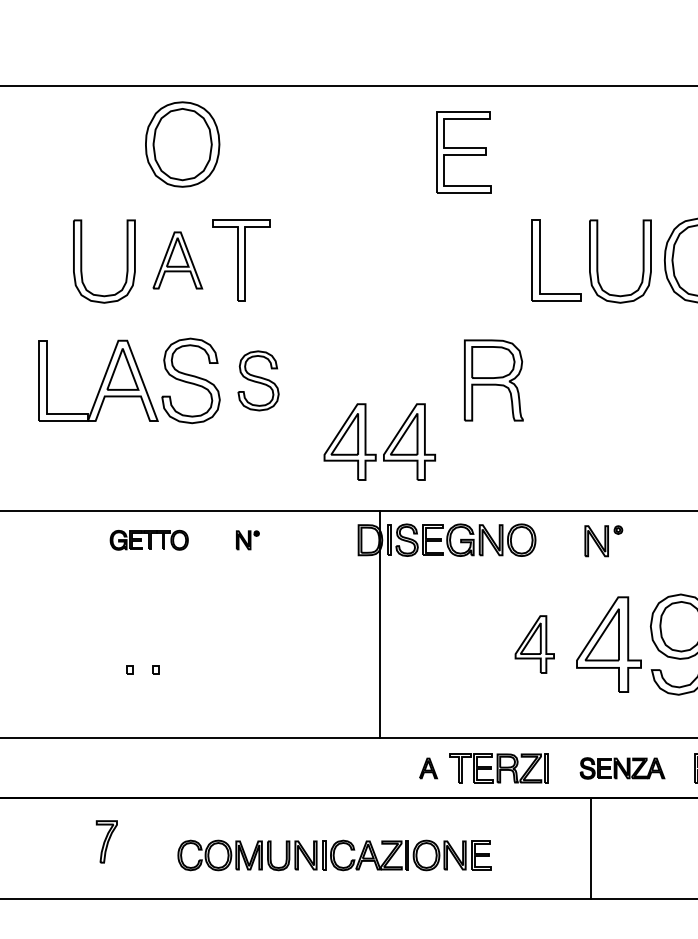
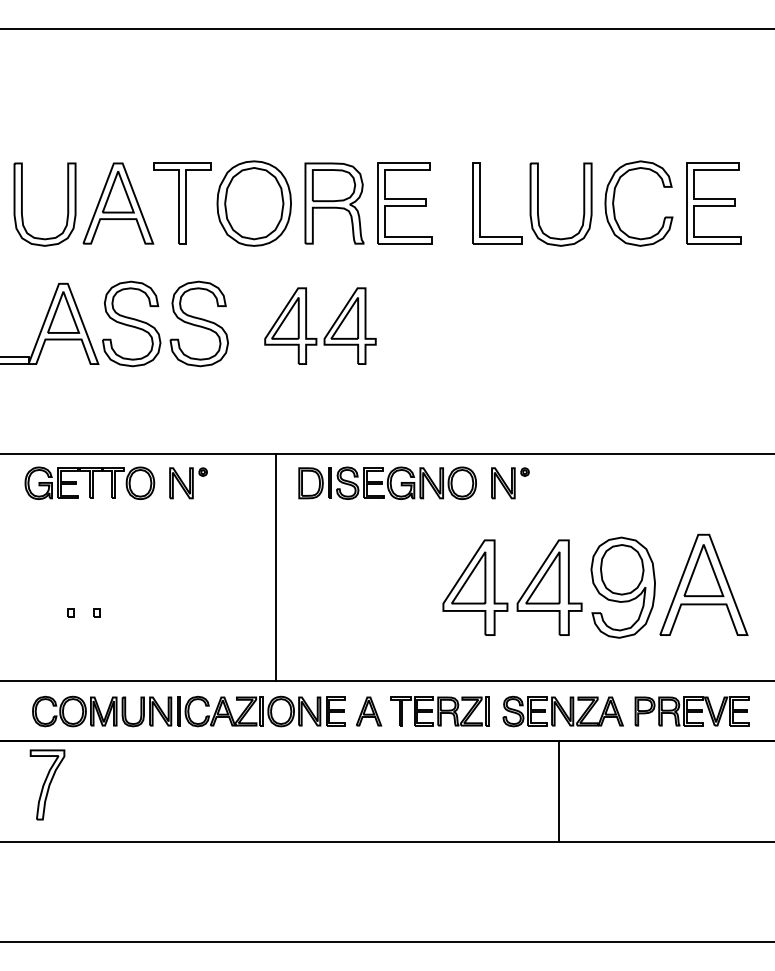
part: (181, 144) -> (253, 203), moved
part: (463, 152) -> (404, 203), moved
part: (177, 260) -> (118, 203), size x1.43
part: (257, 380) -> (198, 323), size x1.43
part: (493, 380) -> (334, 203), moved
part: (387, 446) -> (328, 330), moved
part: (148, 540) -> (89, 483), size x1.67
part: (247, 540) -> (188, 483), size x1.67
part: (603, 541) -> (510, 483), moved
line: (379, 624) -> (275, 567), moved
part: (534, 644) -> (475, 587), size x1.67
part: (428, 768) -> (369, 711), size x1.43
part: (621, 768) -> (562, 711), size x1.43
part: (106, 841) -> (47, 784), size x1.67
line: (590, 848) -> (558, 791), moved
part: (333, 855) -> (188, 711), moved

